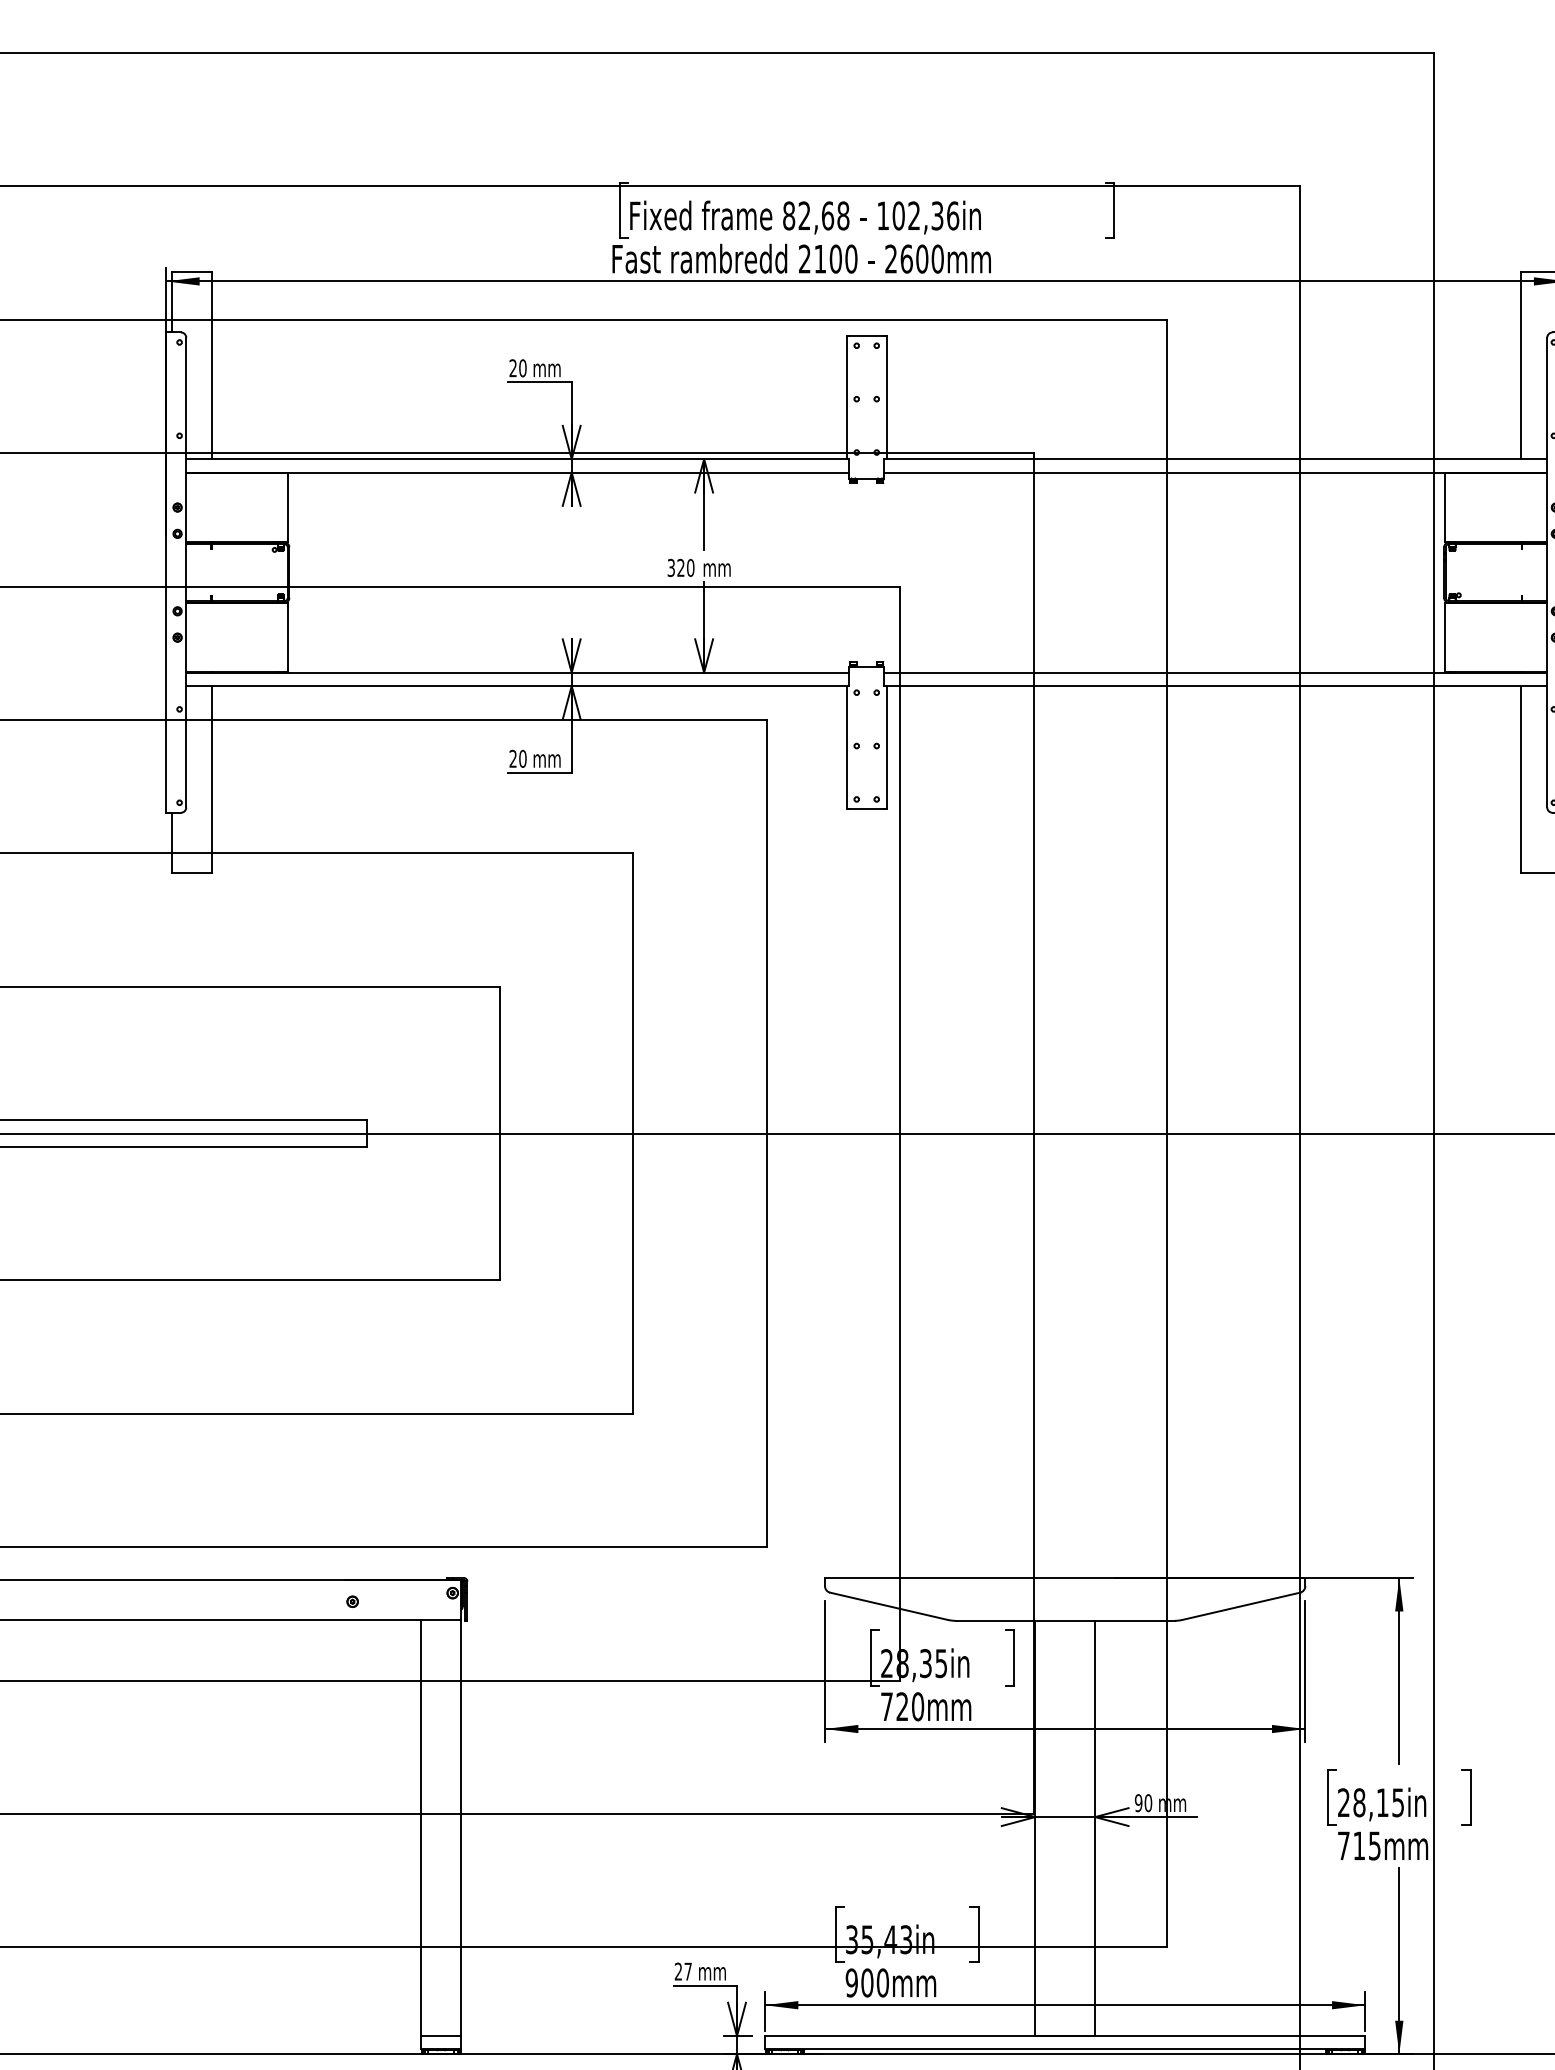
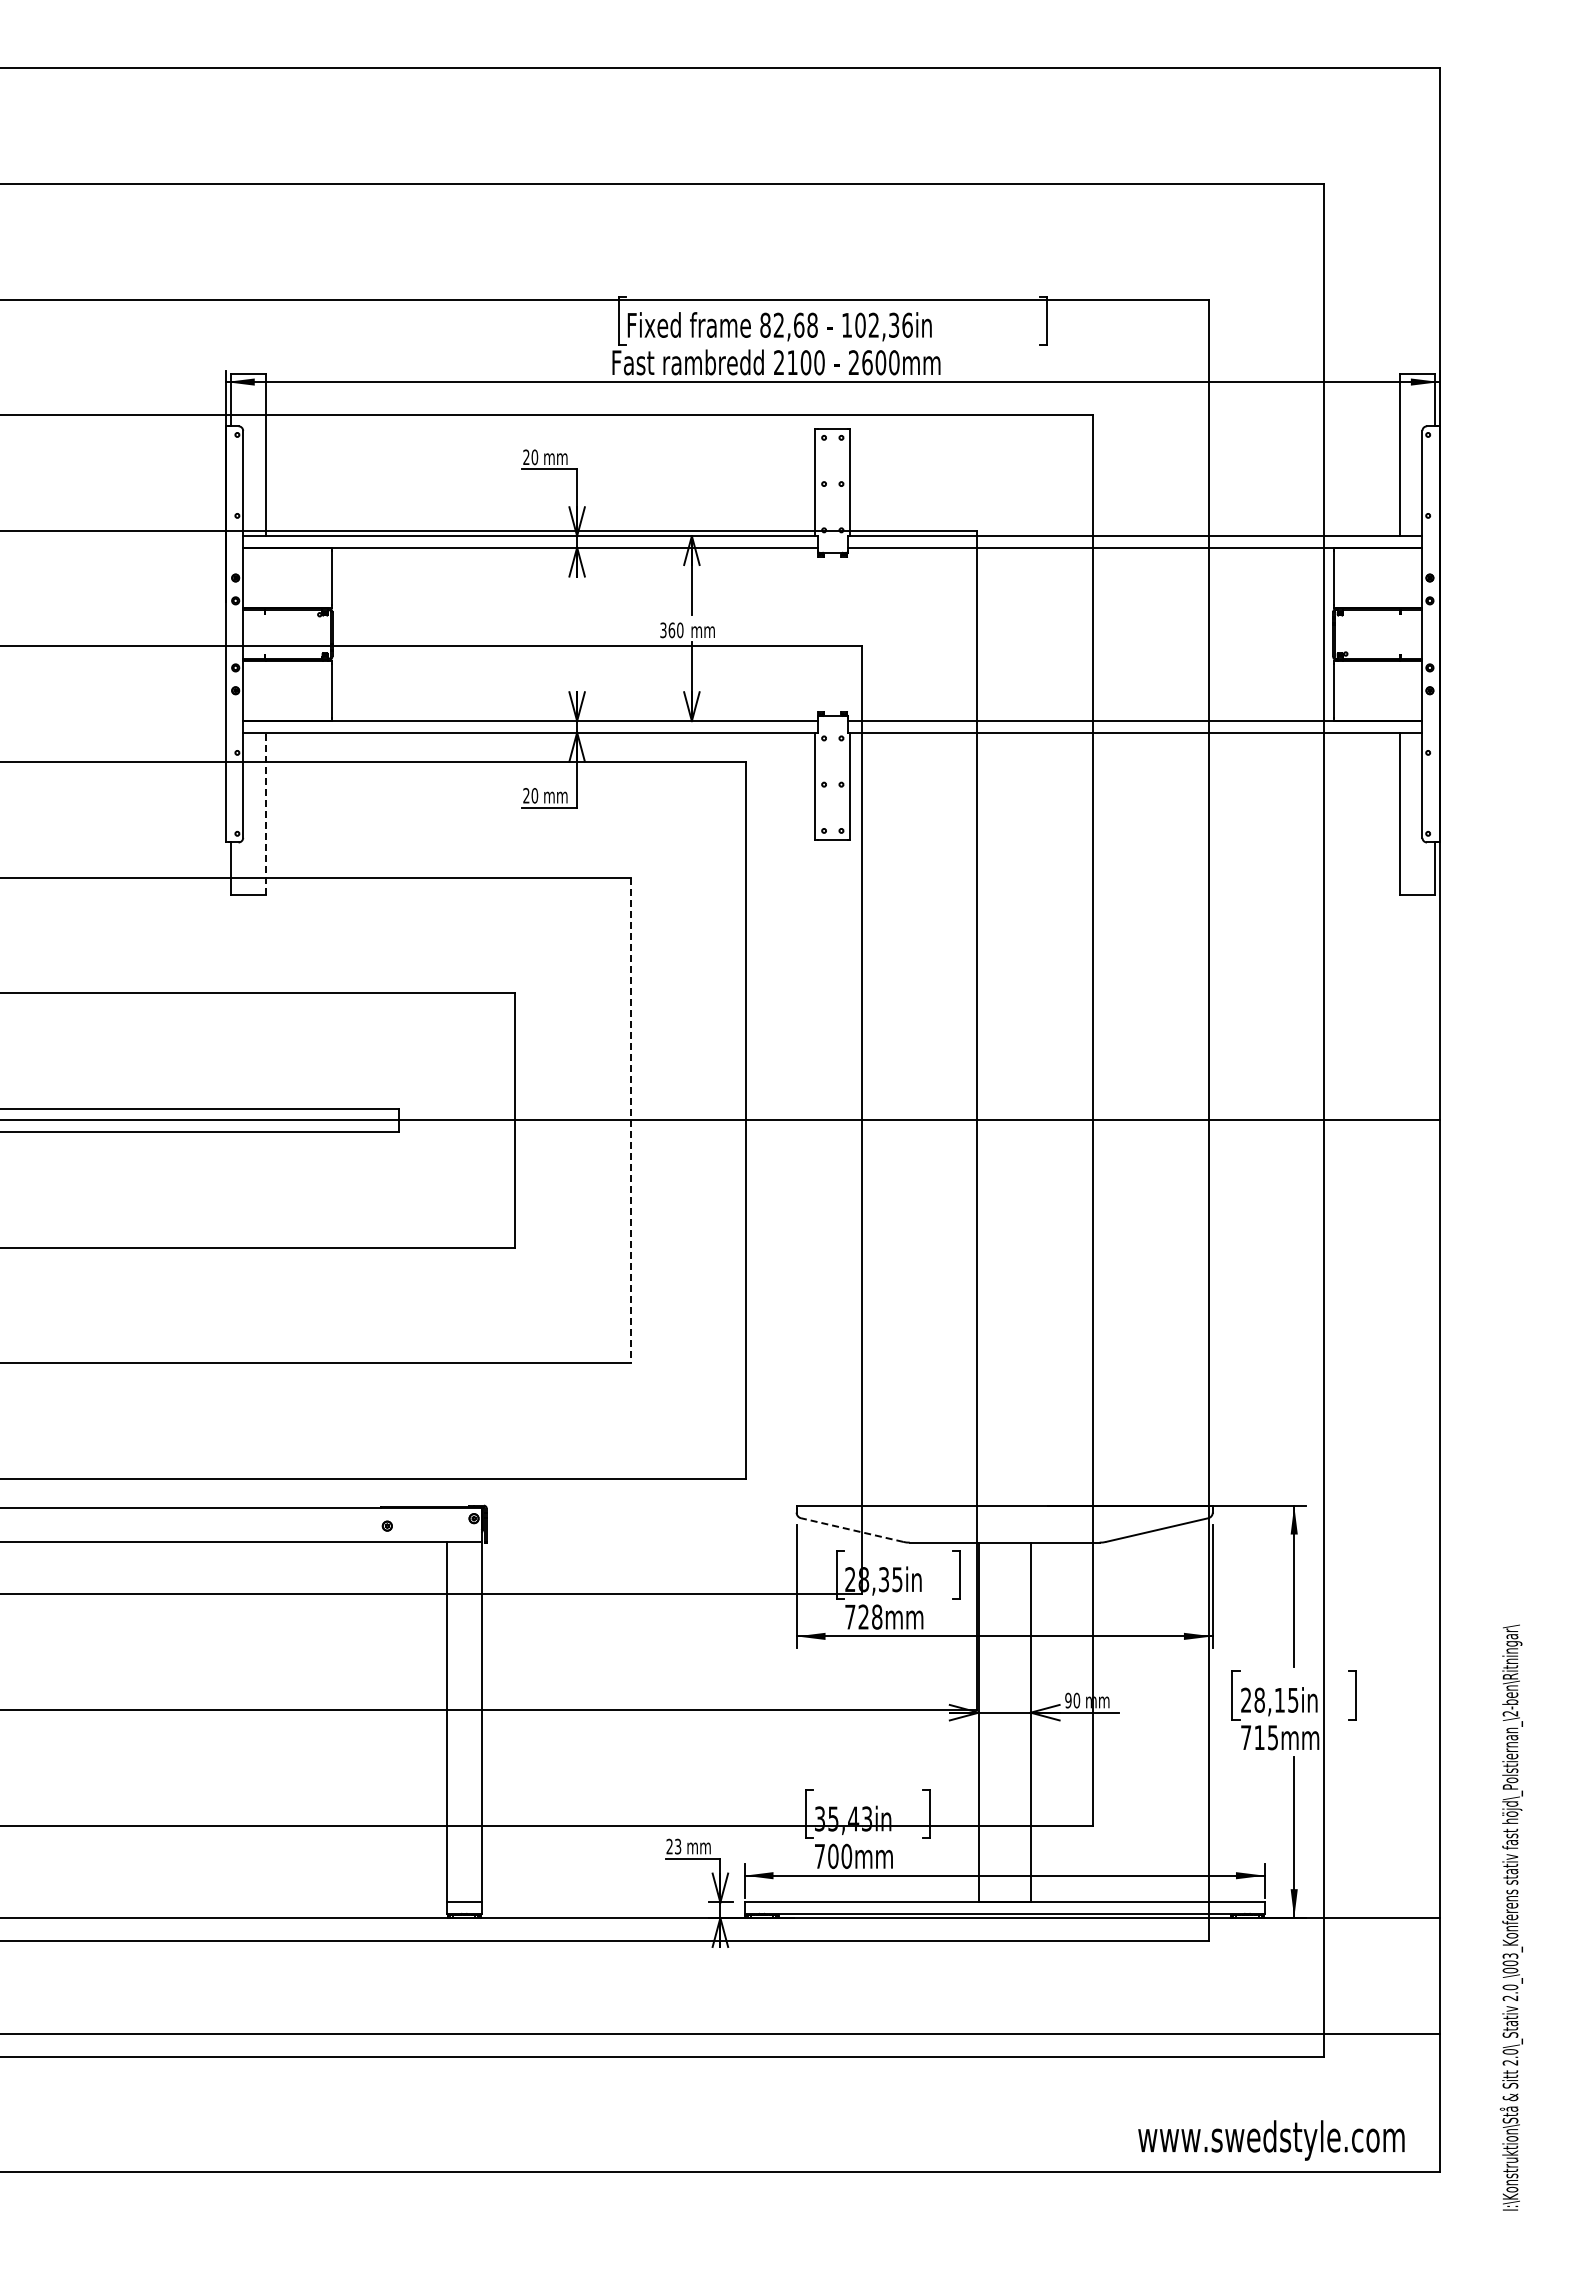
text: (680, 568) -> (671, 630), 320 -> 360
line: (212, 779) -> (265, 813), solid -> dashed
line: (633, 1133) -> (630, 1120), solid -> dashed
line: (888, 1605) -> (851, 1529), solid -> dashed
text: (918, 1707) -> (877, 1617), 720mm -> 728mm
text: (688, 1971) -> (678, 1846), 27 -> 23
text: (851, 1983) -> (819, 1856), 900mm -> 700mm

